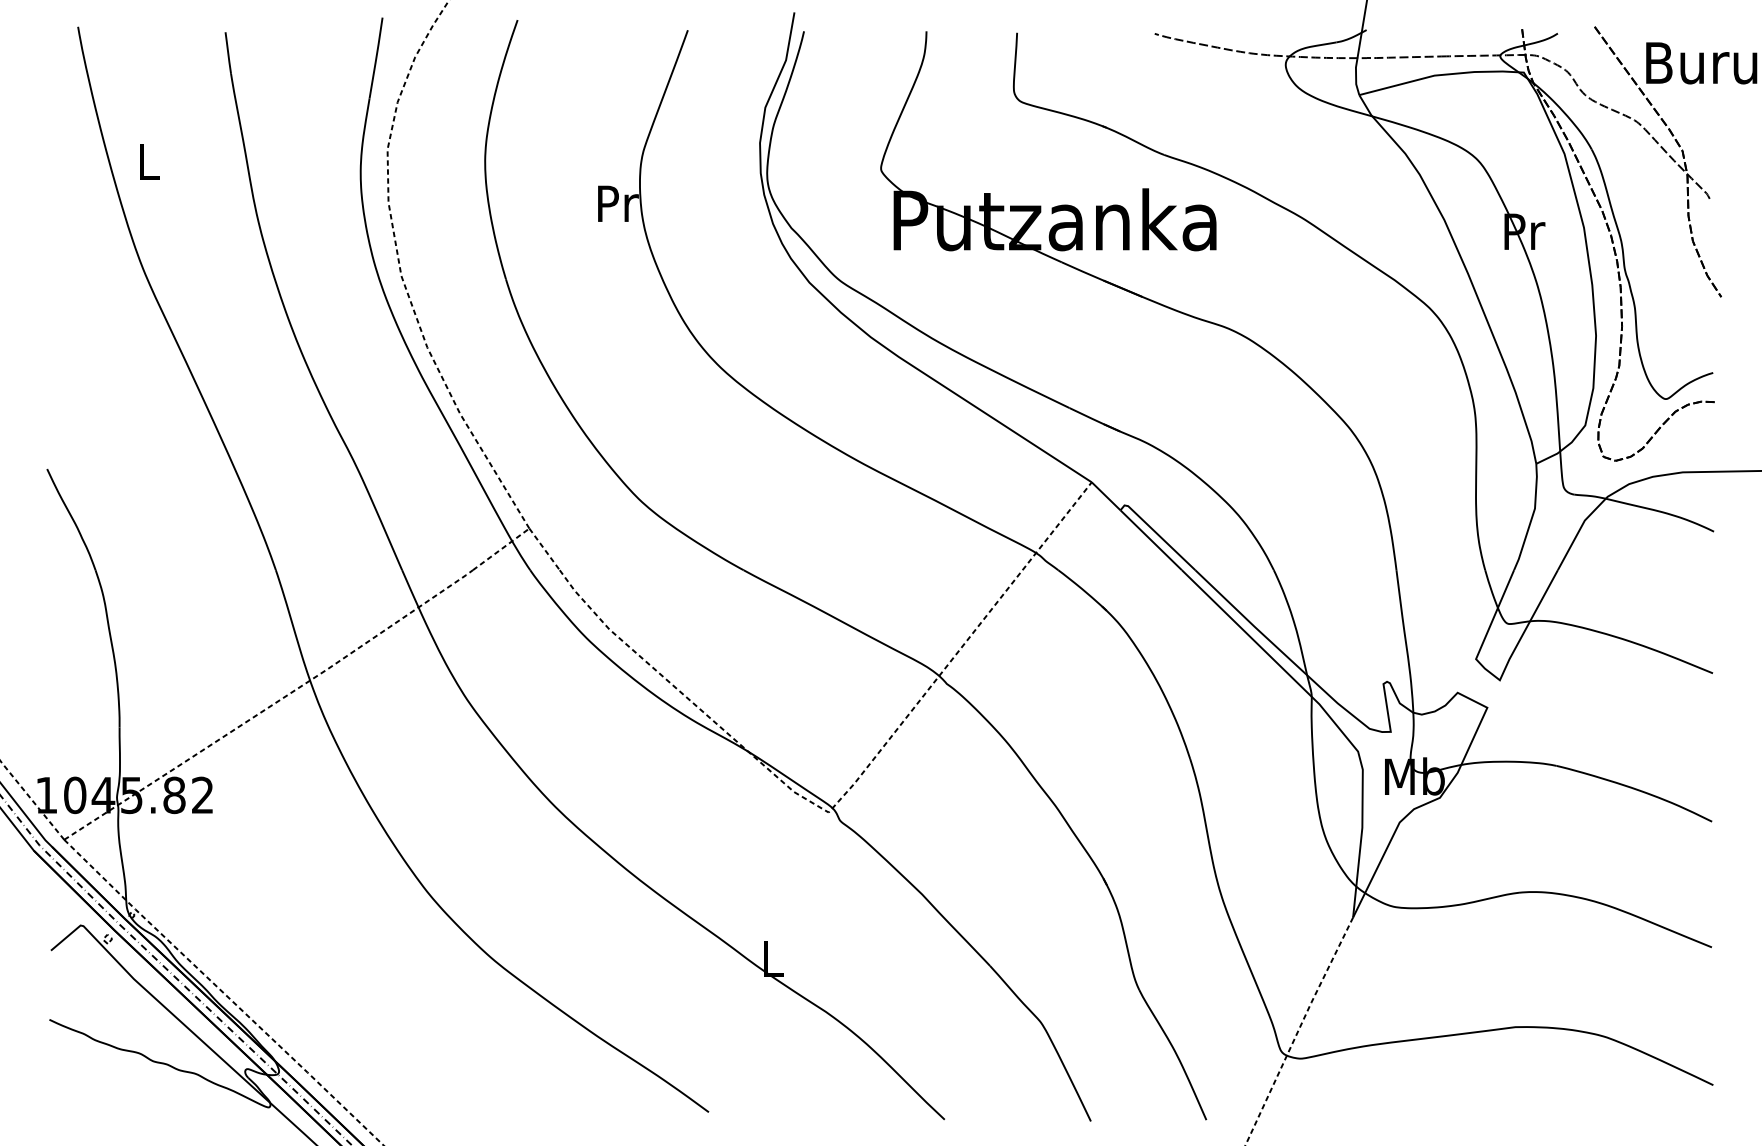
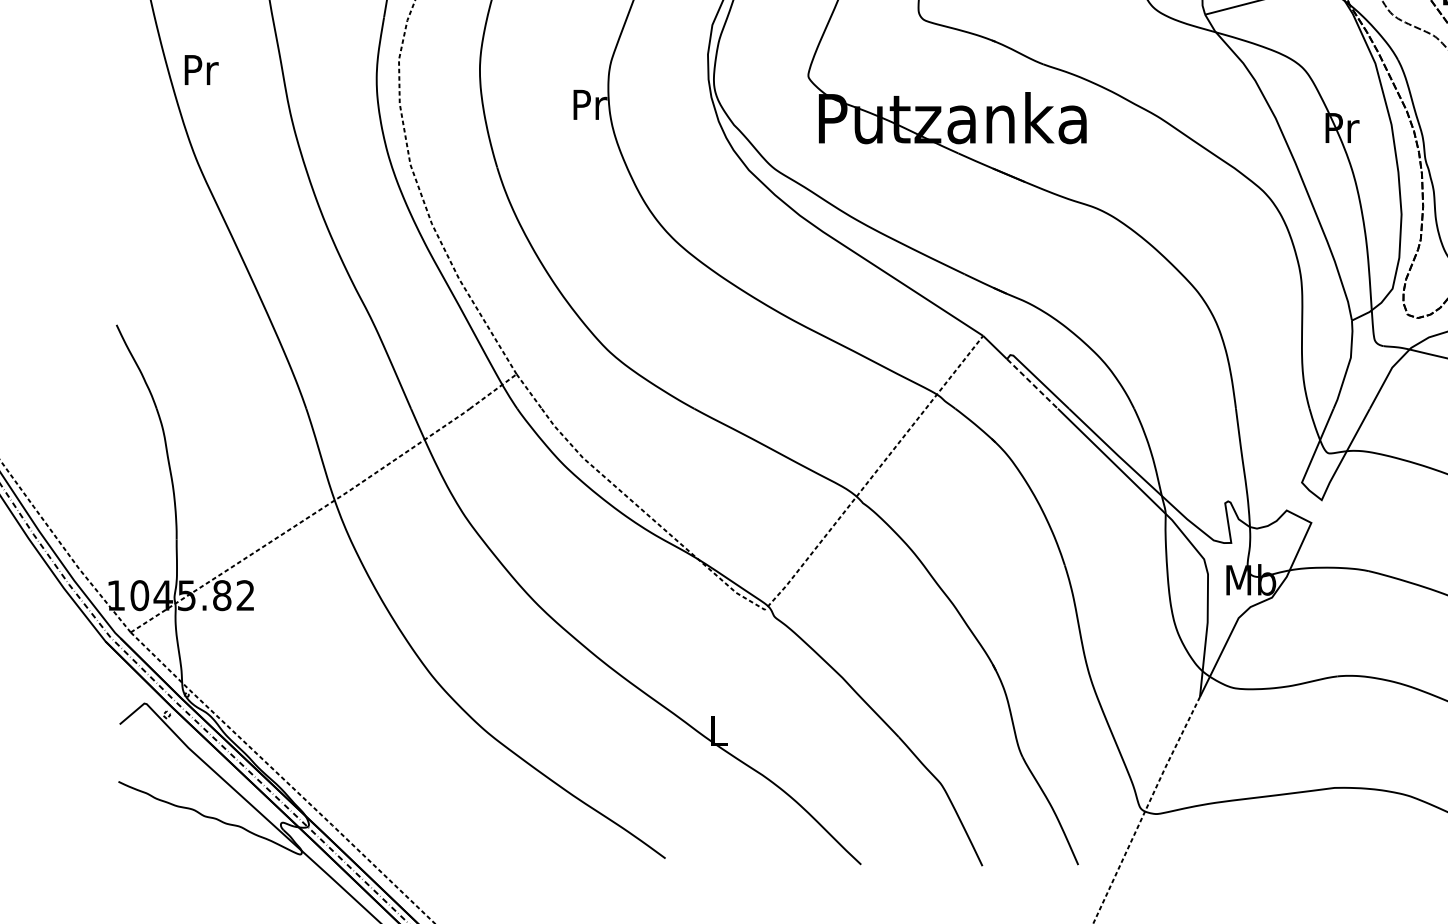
text: (149, 161) -> (201, 69), L -> Pr
line: (1151, 540) -> (1032, 384), solid -> dashed

